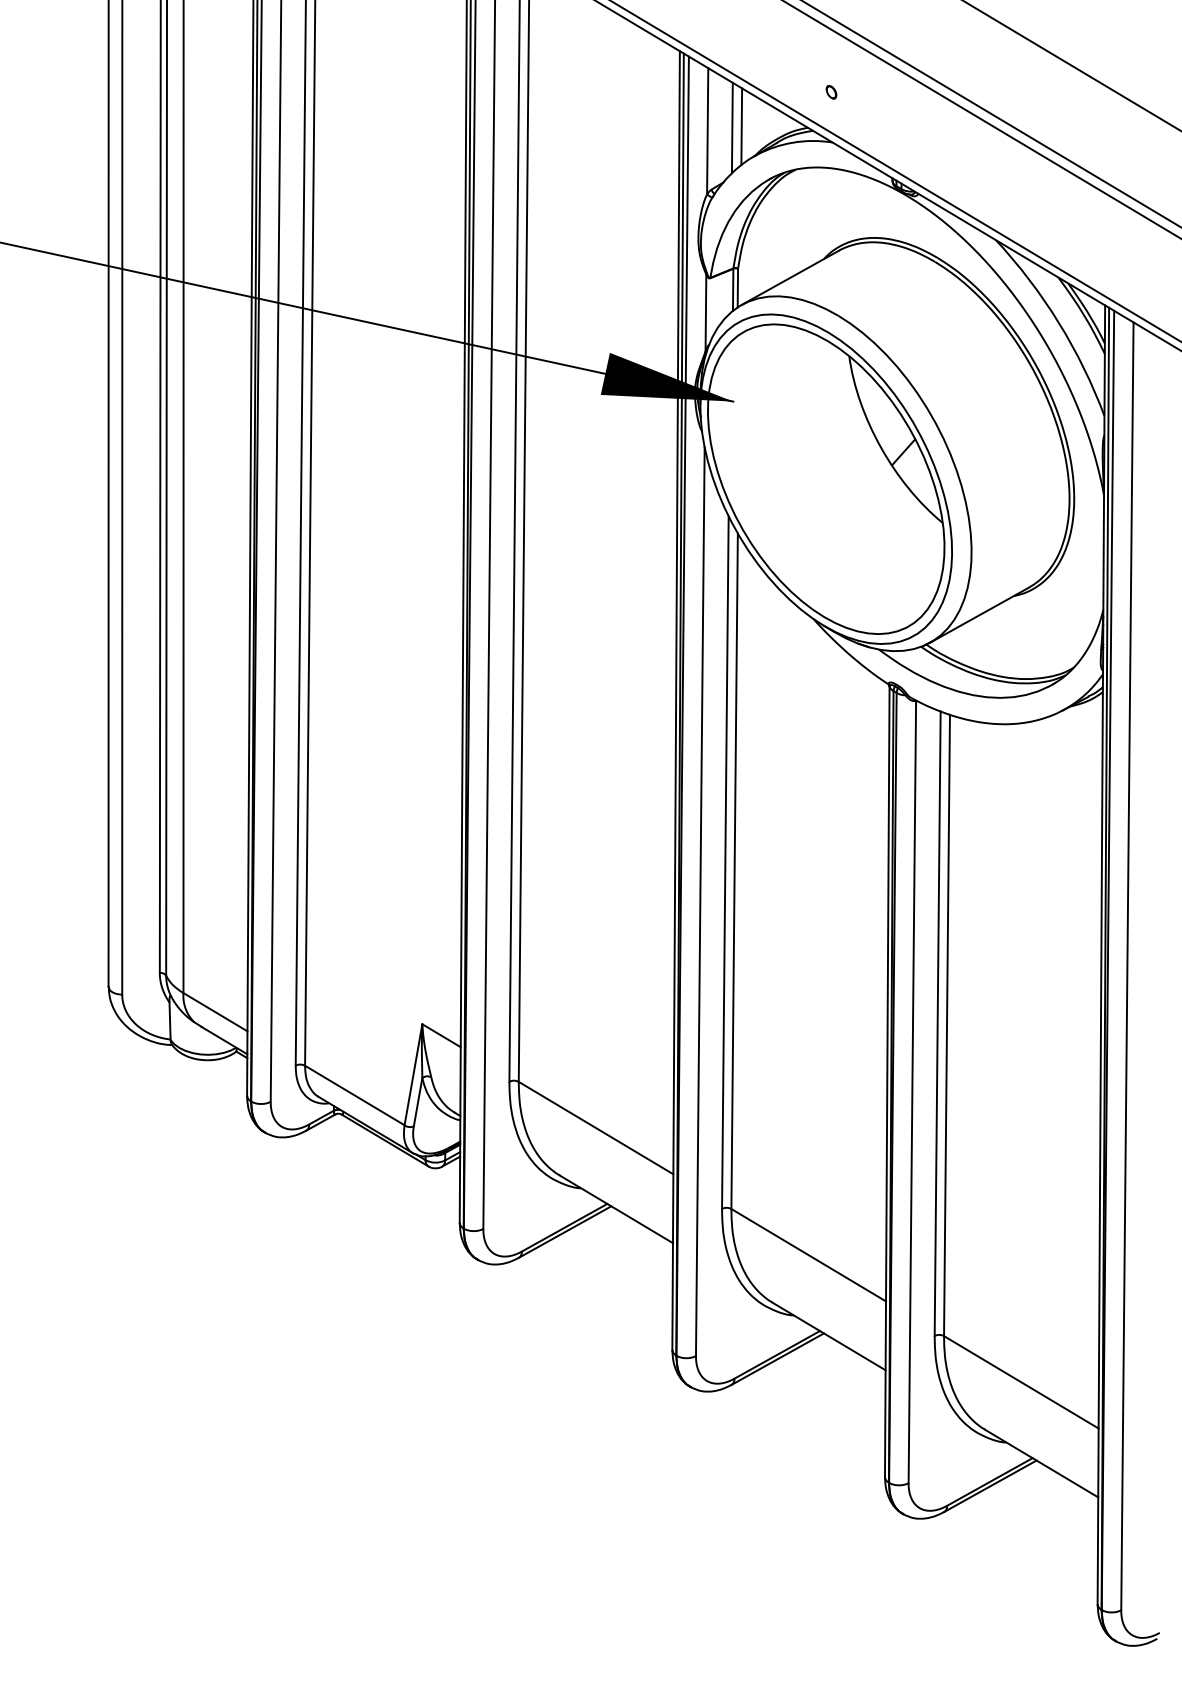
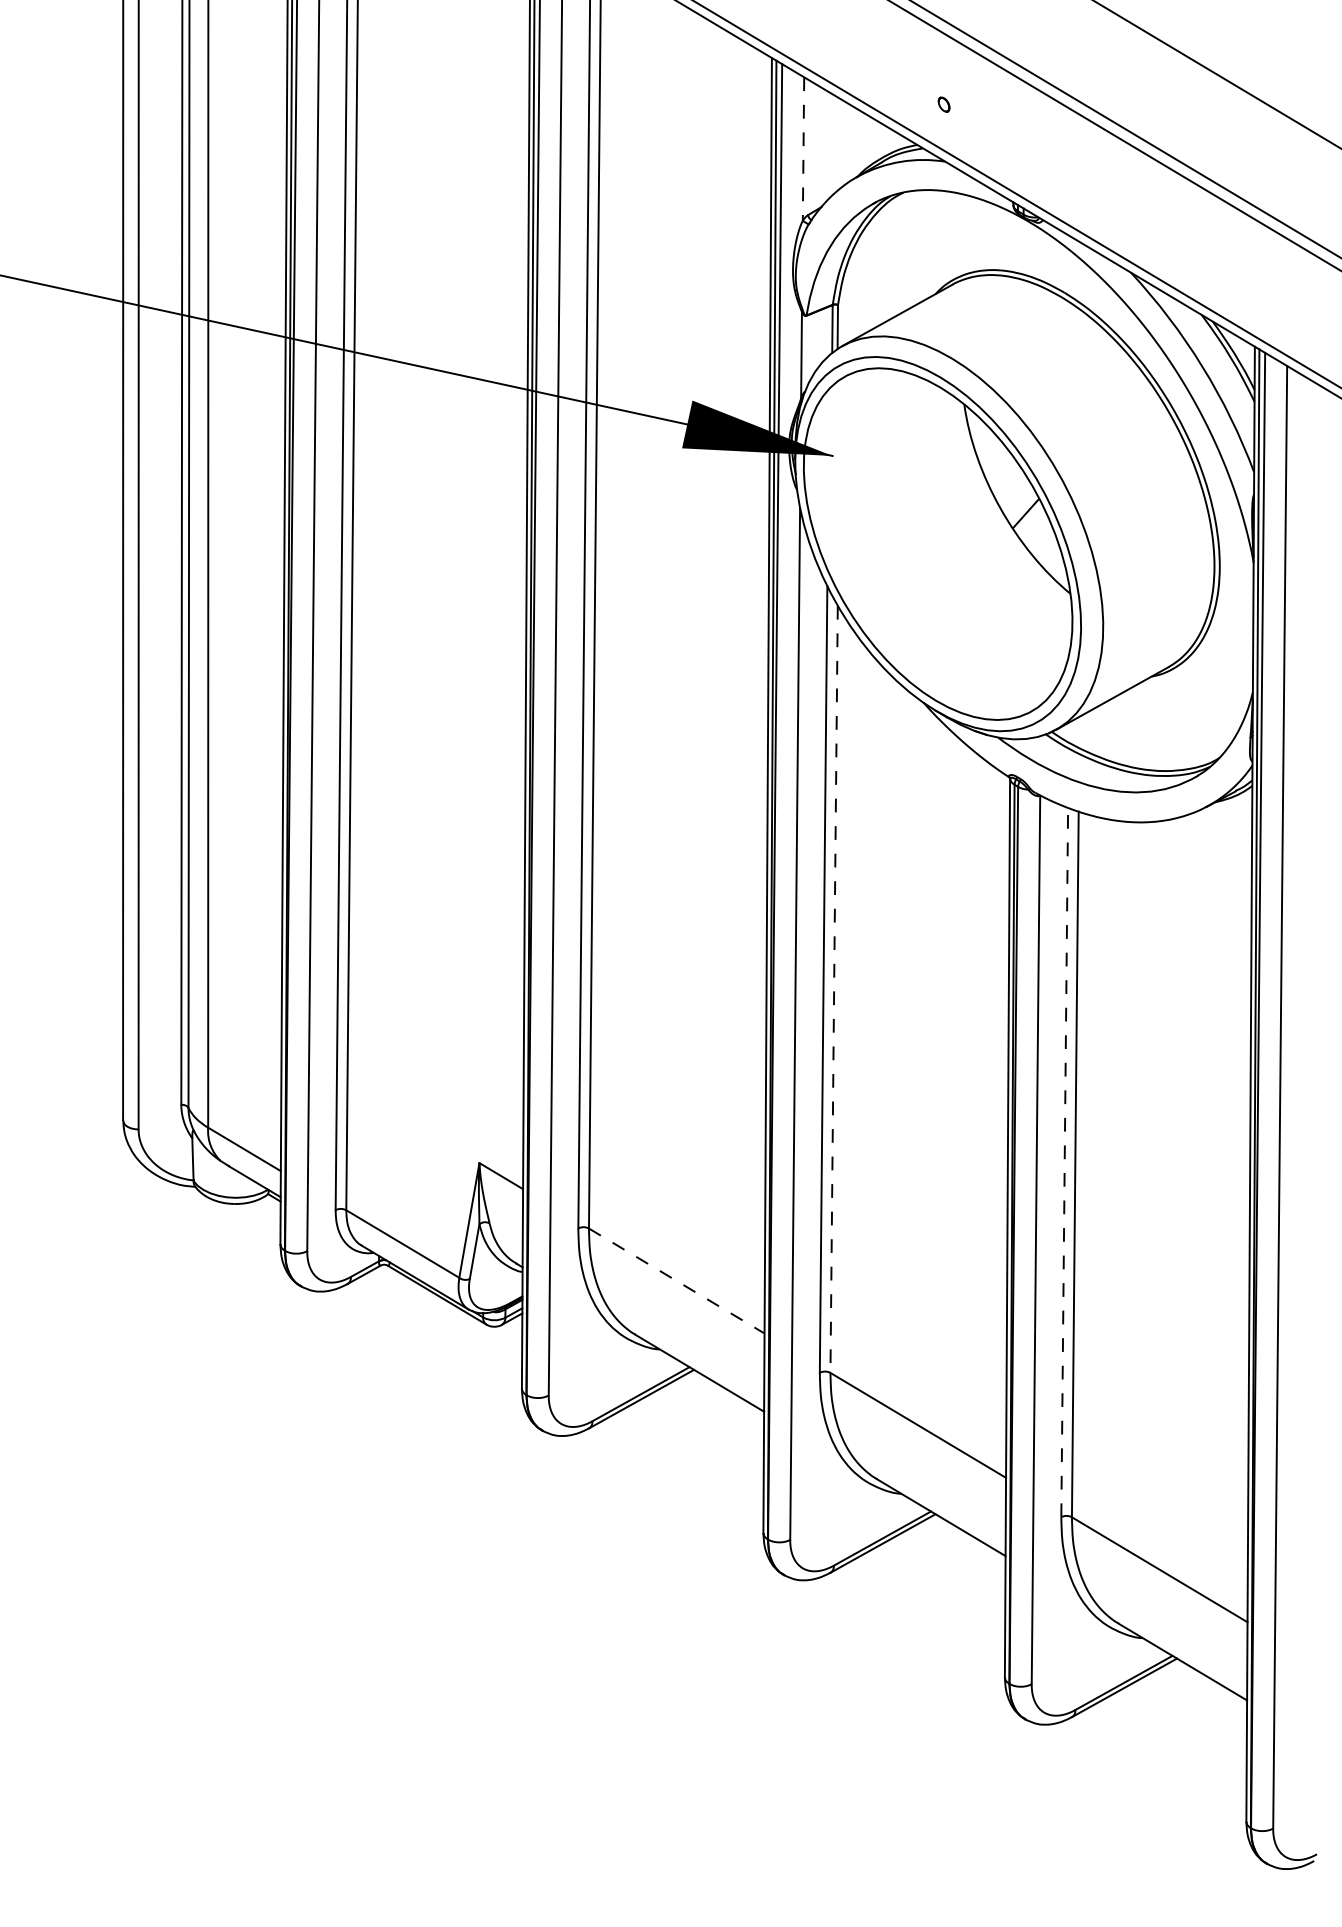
line: (741, 126) -> (841, 143), removed
line: (731, 127) -> (830, 144), removed
line: (707, 131) -> (803, 149), solid -> dashed
line: (734, 871) -> (833, 989), solid -> dashed
line: (937, 1023) -> (1064, 1162), solid -> dashed
line: (596, 1128) -> (677, 1281), solid -> dashed

